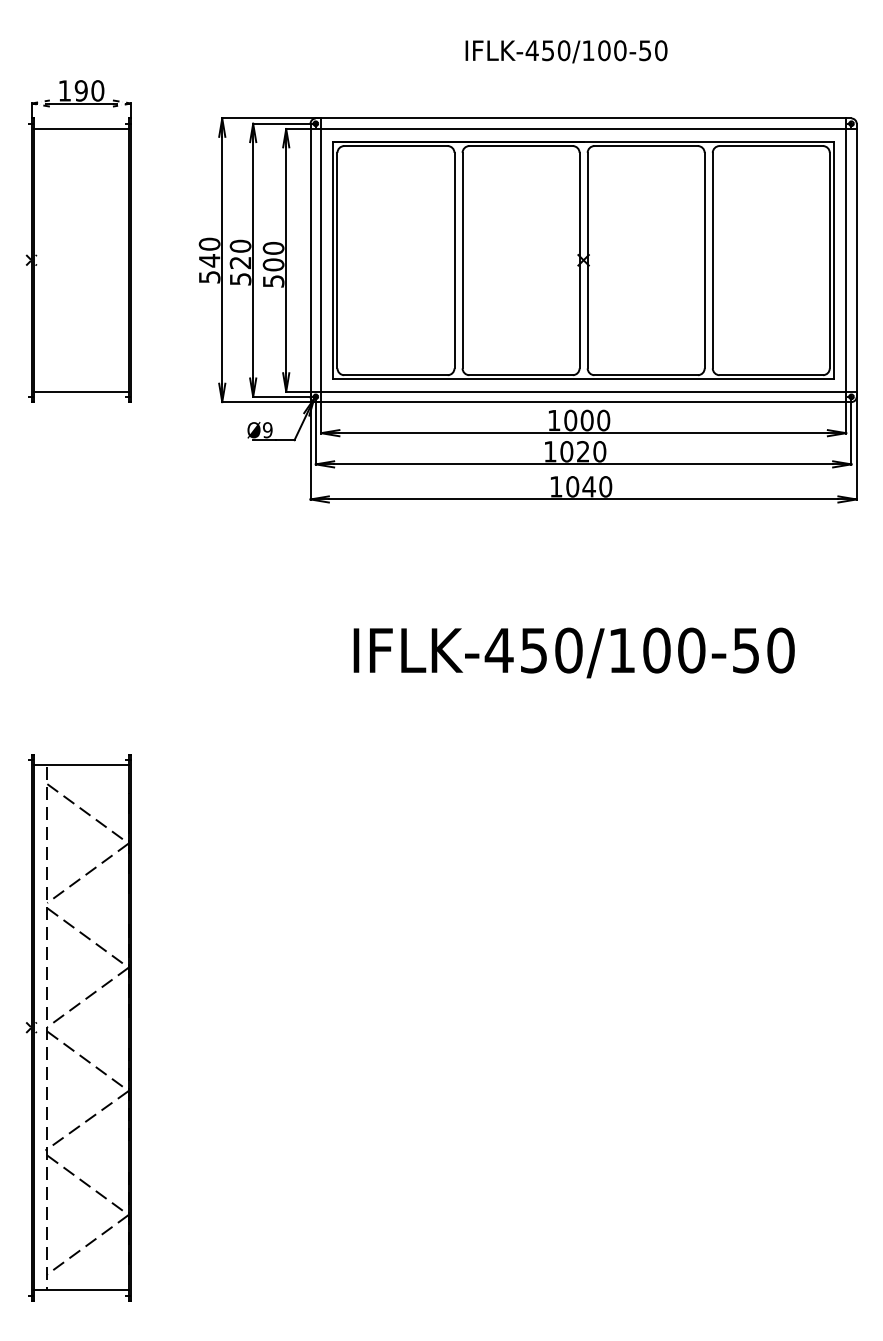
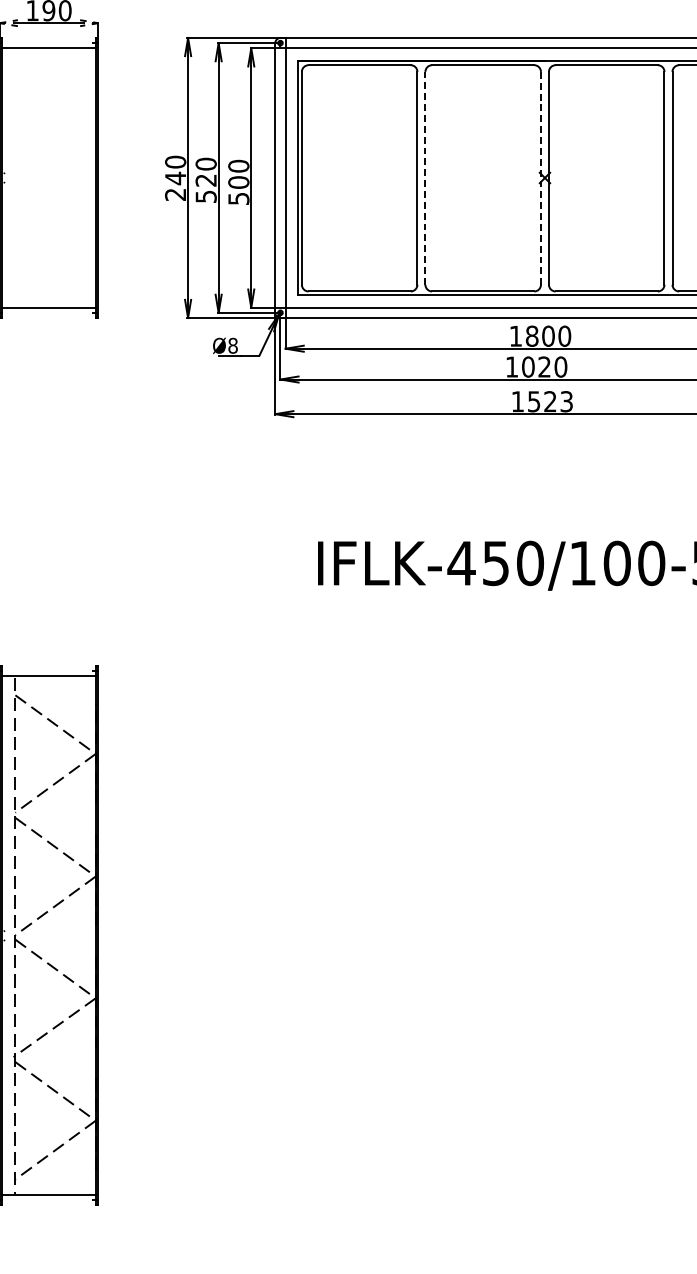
line: (462, 260) -> (425, 178), solid -> dashed
line: (579, 260) -> (540, 178), solid -> dashed
text: (209, 277) -> (175, 194), 540 -> 240
text: (570, 420) -> (531, 336), 1000 -> 1800
text: (267, 430) -> (232, 346), Ø9 -> Ø8
text: (589, 486) -> (550, 401), 1040 -> 1523

